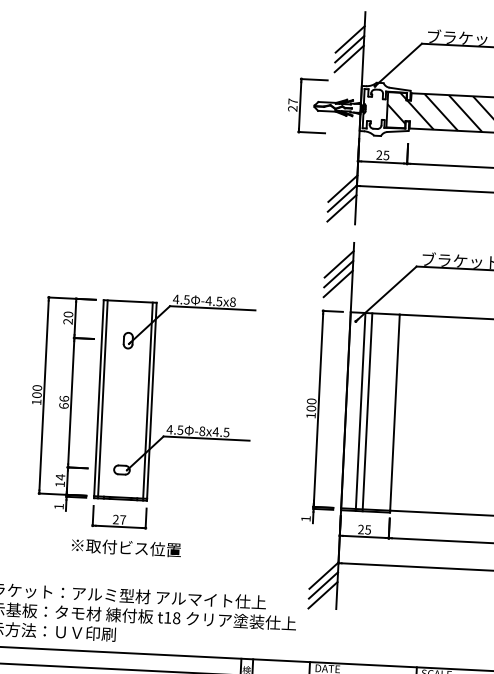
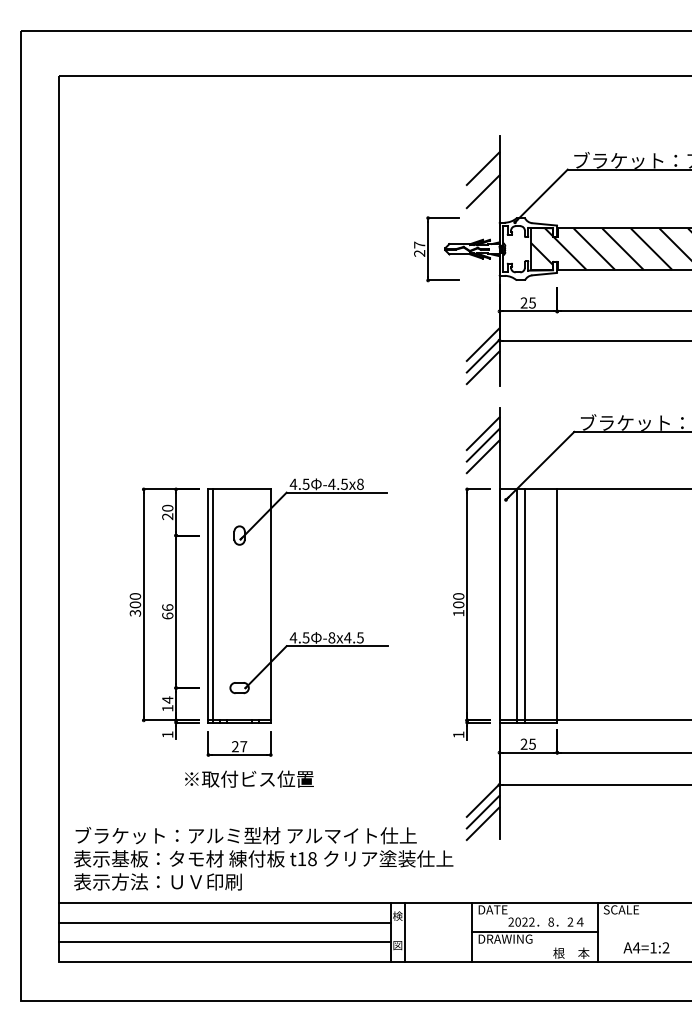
line: (349, 48) -> (482, 179), removed
line: (148, 401) -> (266, 605), removed
text: (36, 402) -> (135, 613), 100 -> 300

